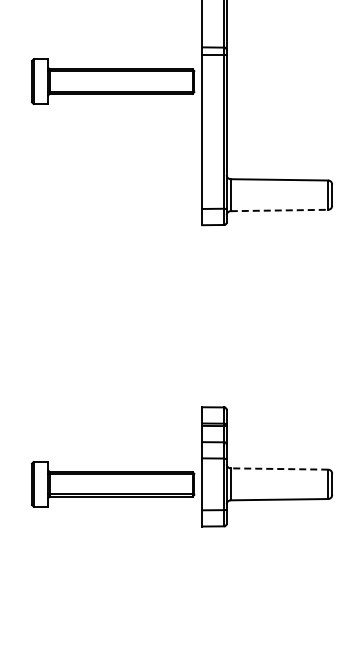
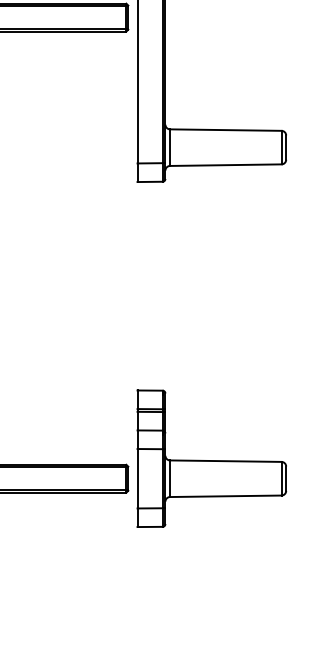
line: (279, 210) -> (225, 165), dashed -> solid
line: (279, 469) -> (225, 461), dashed -> solid

